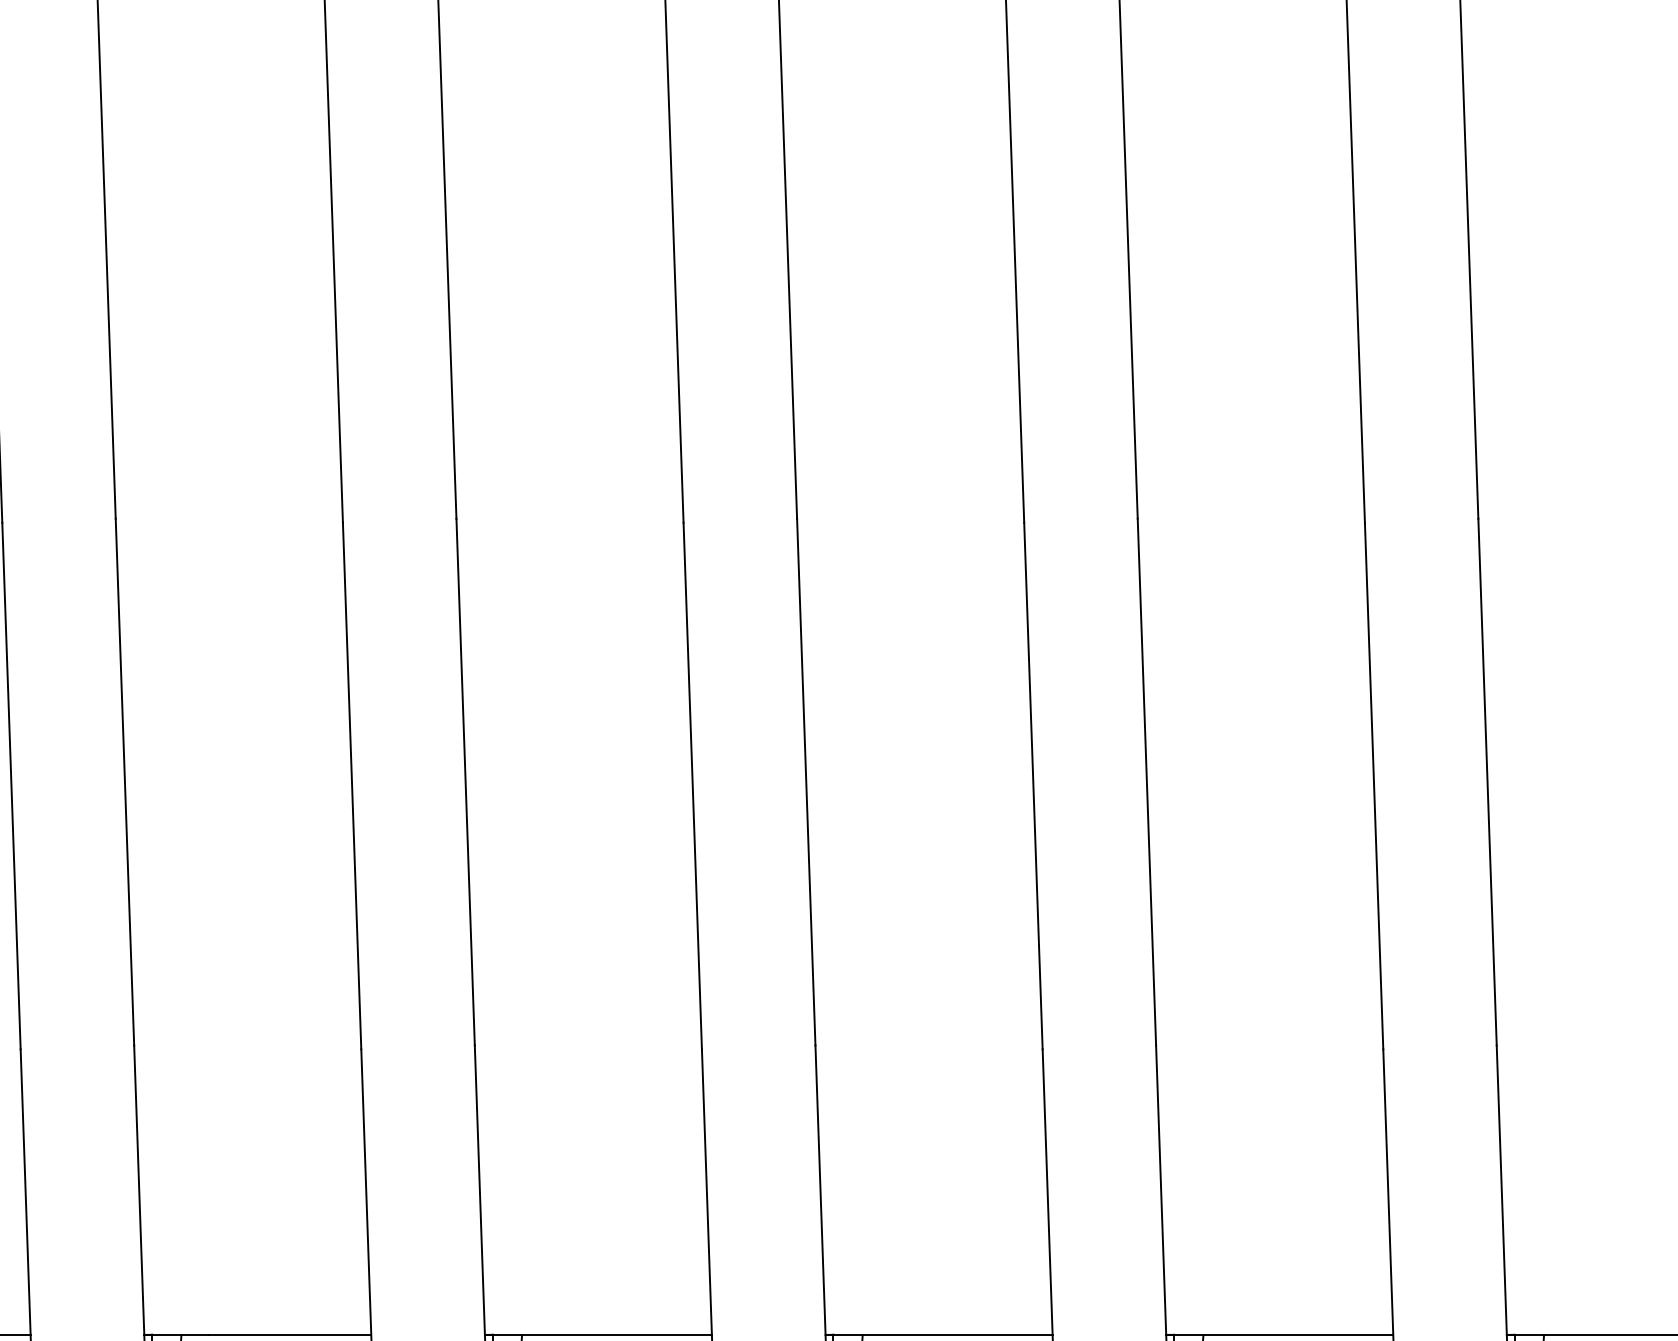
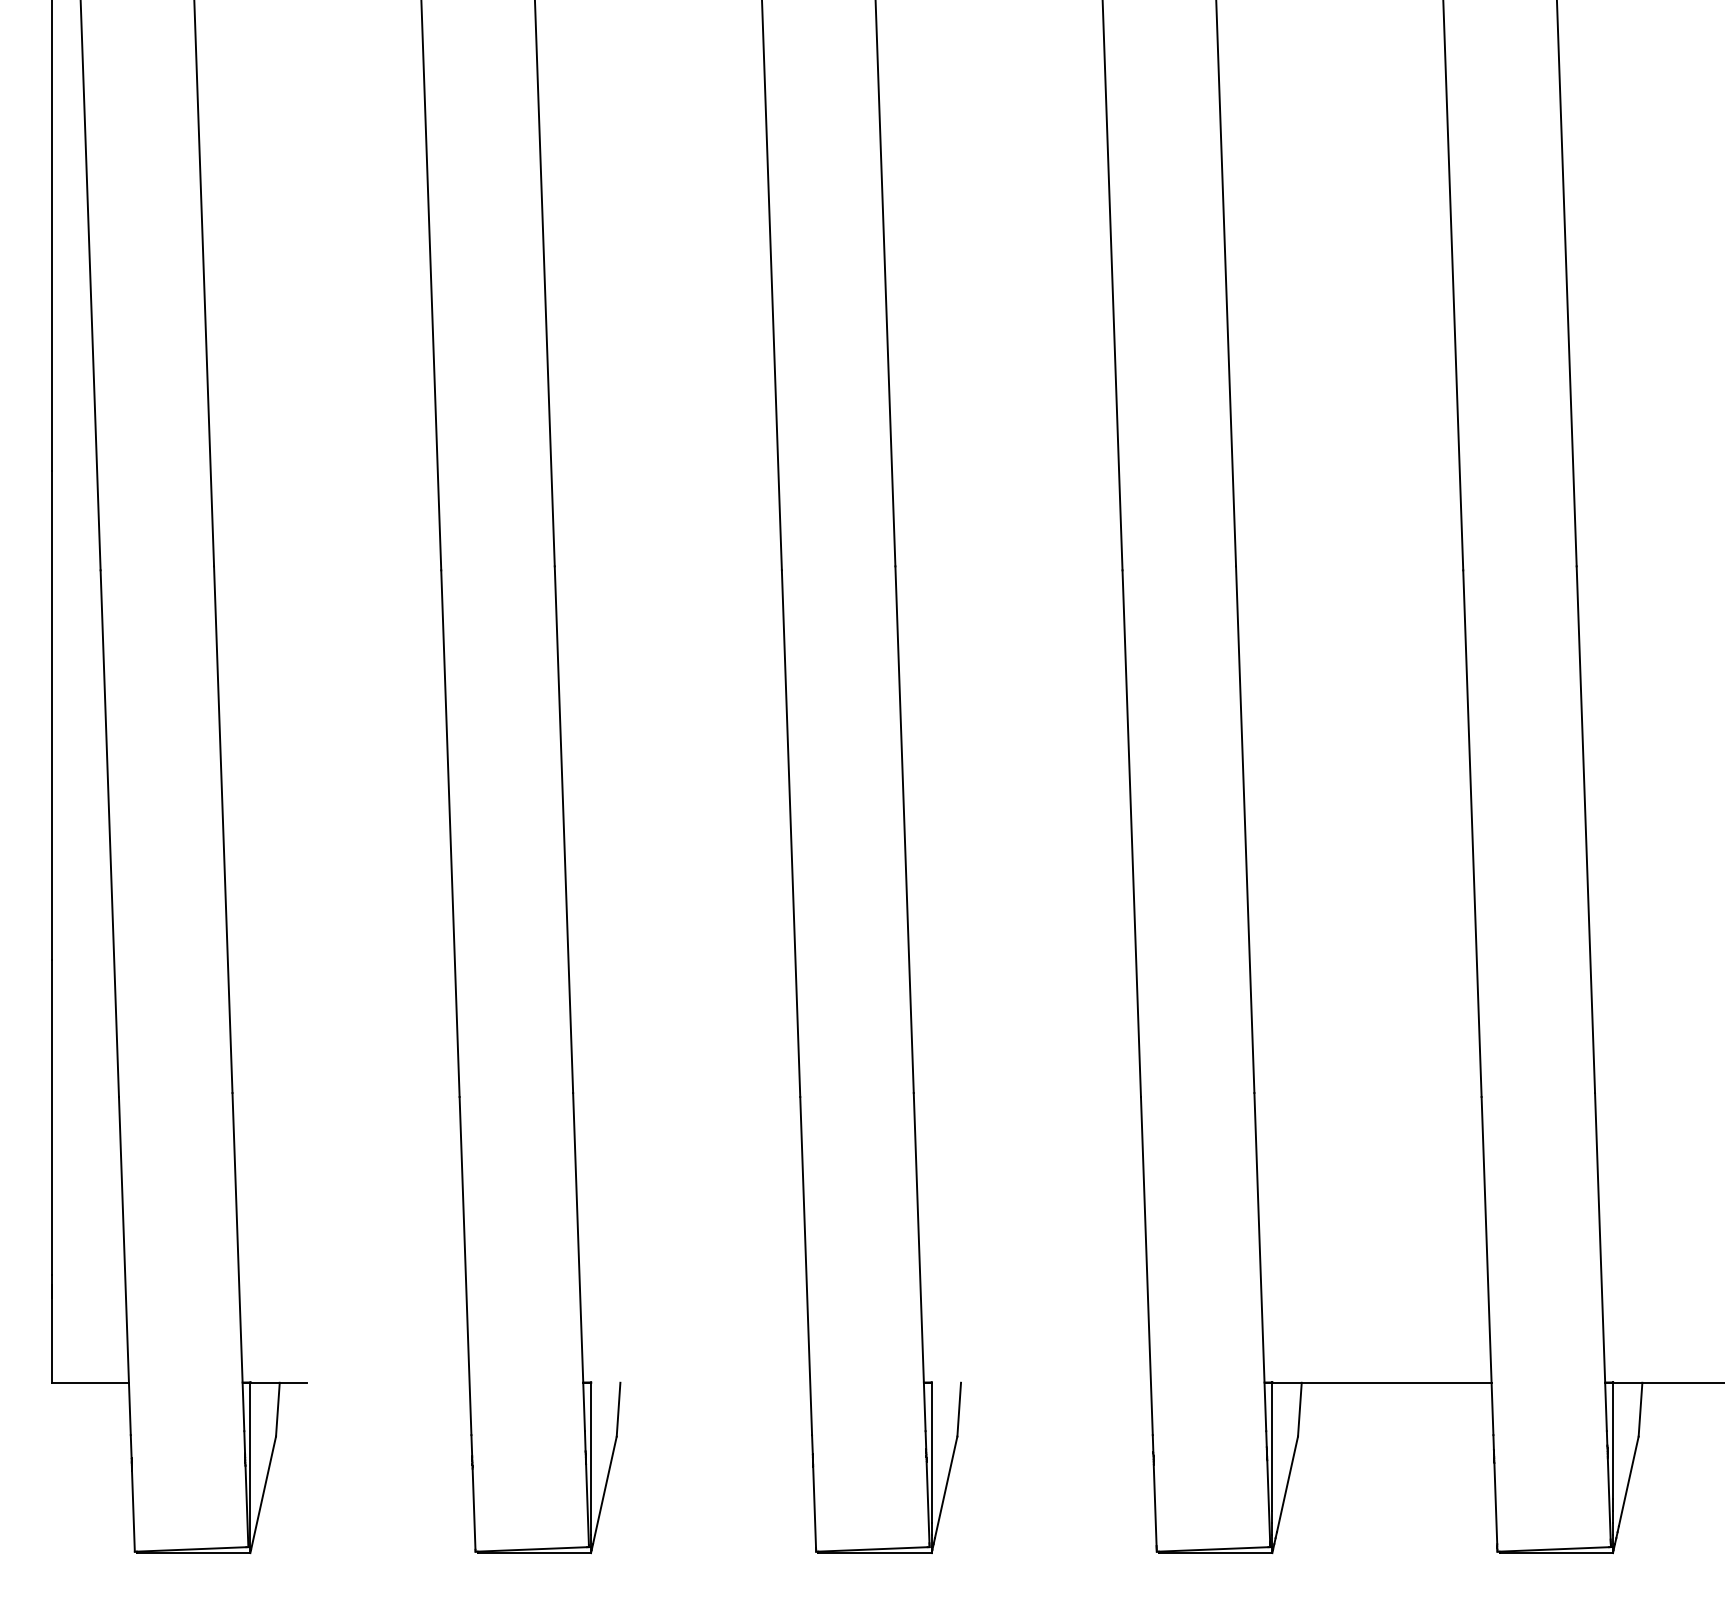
line: (290, 1334) -> (388, 1382), removed
line: (602, 1334) -> (700, 1382), removed
line: (942, 1334) -> (1040, 1382), removed

